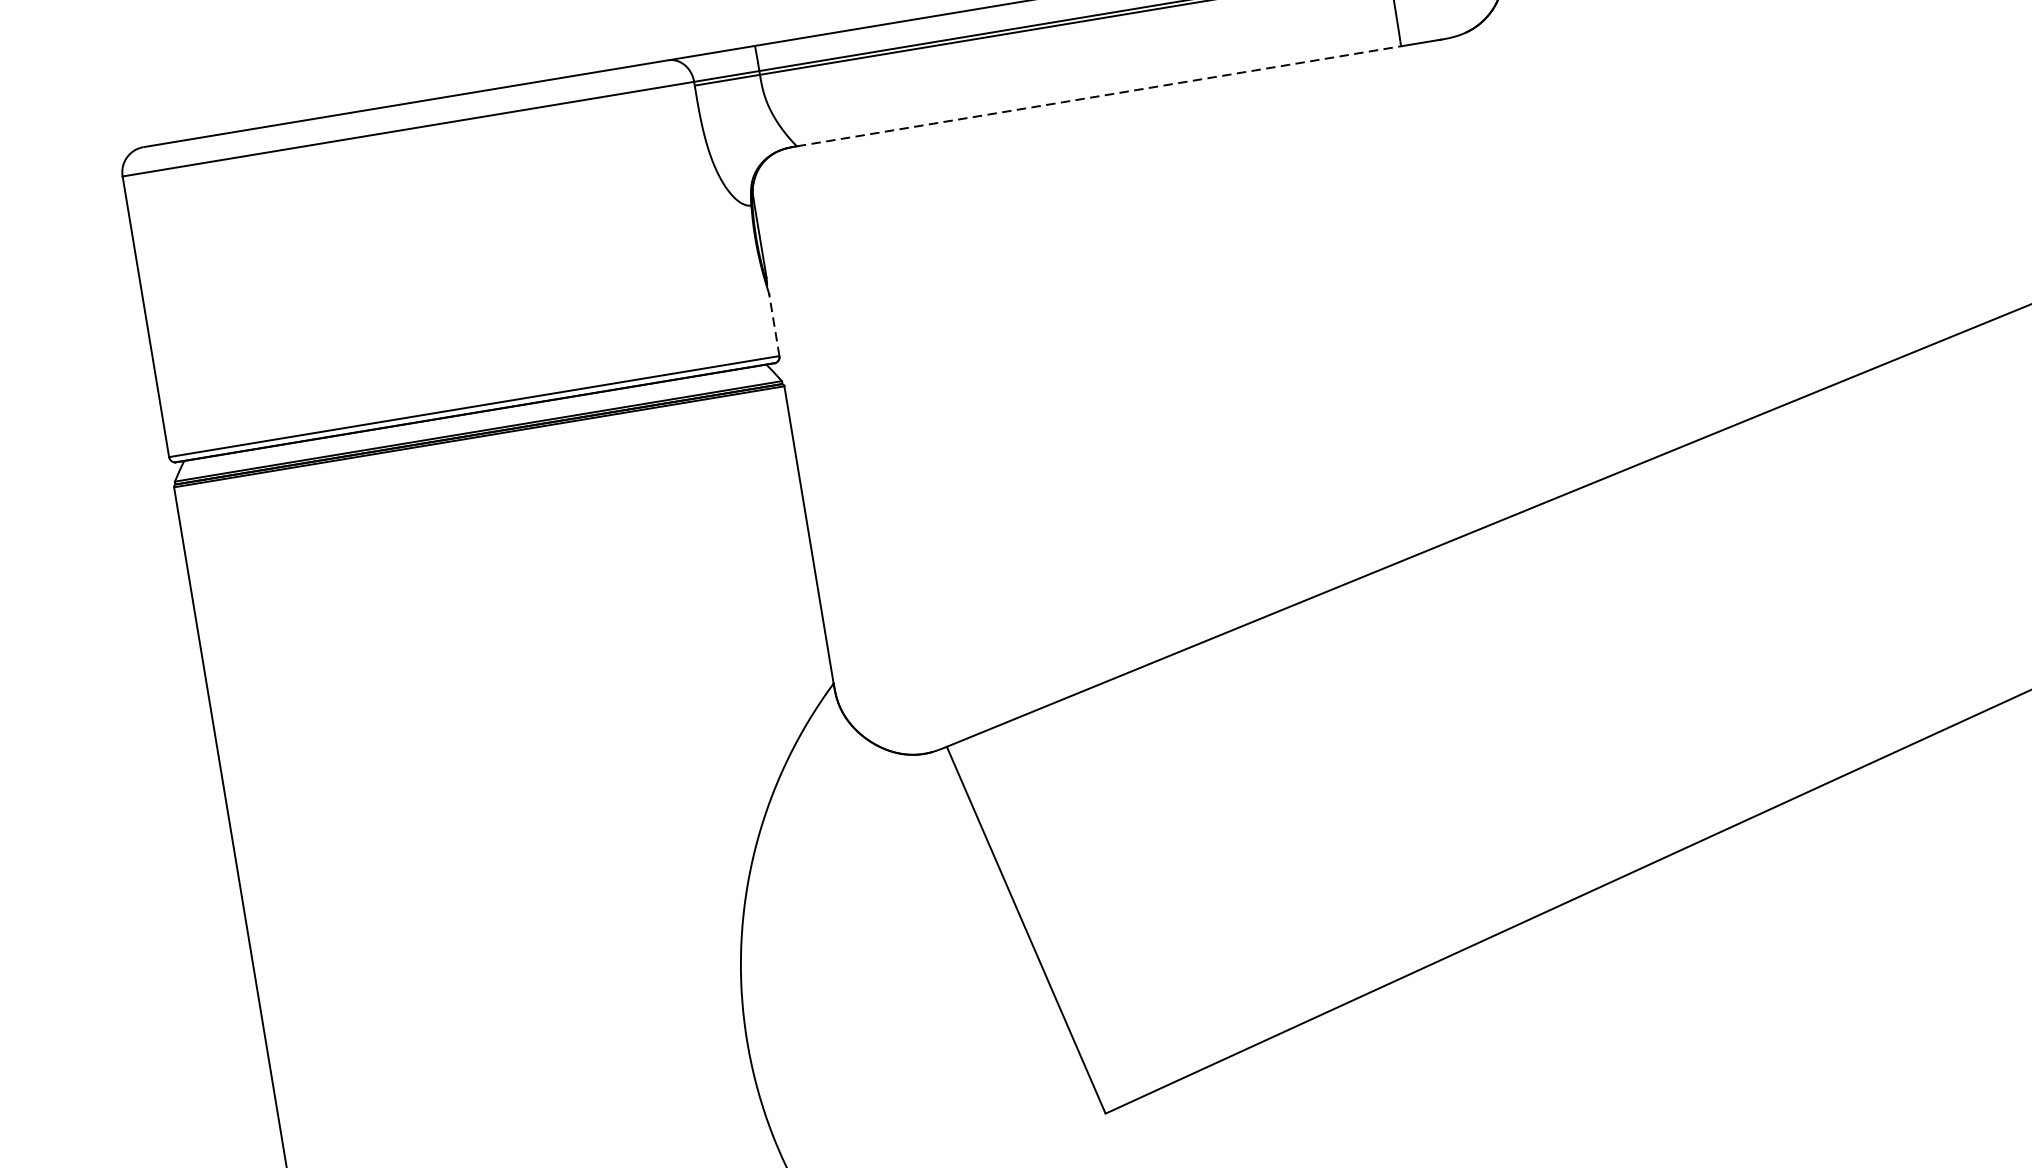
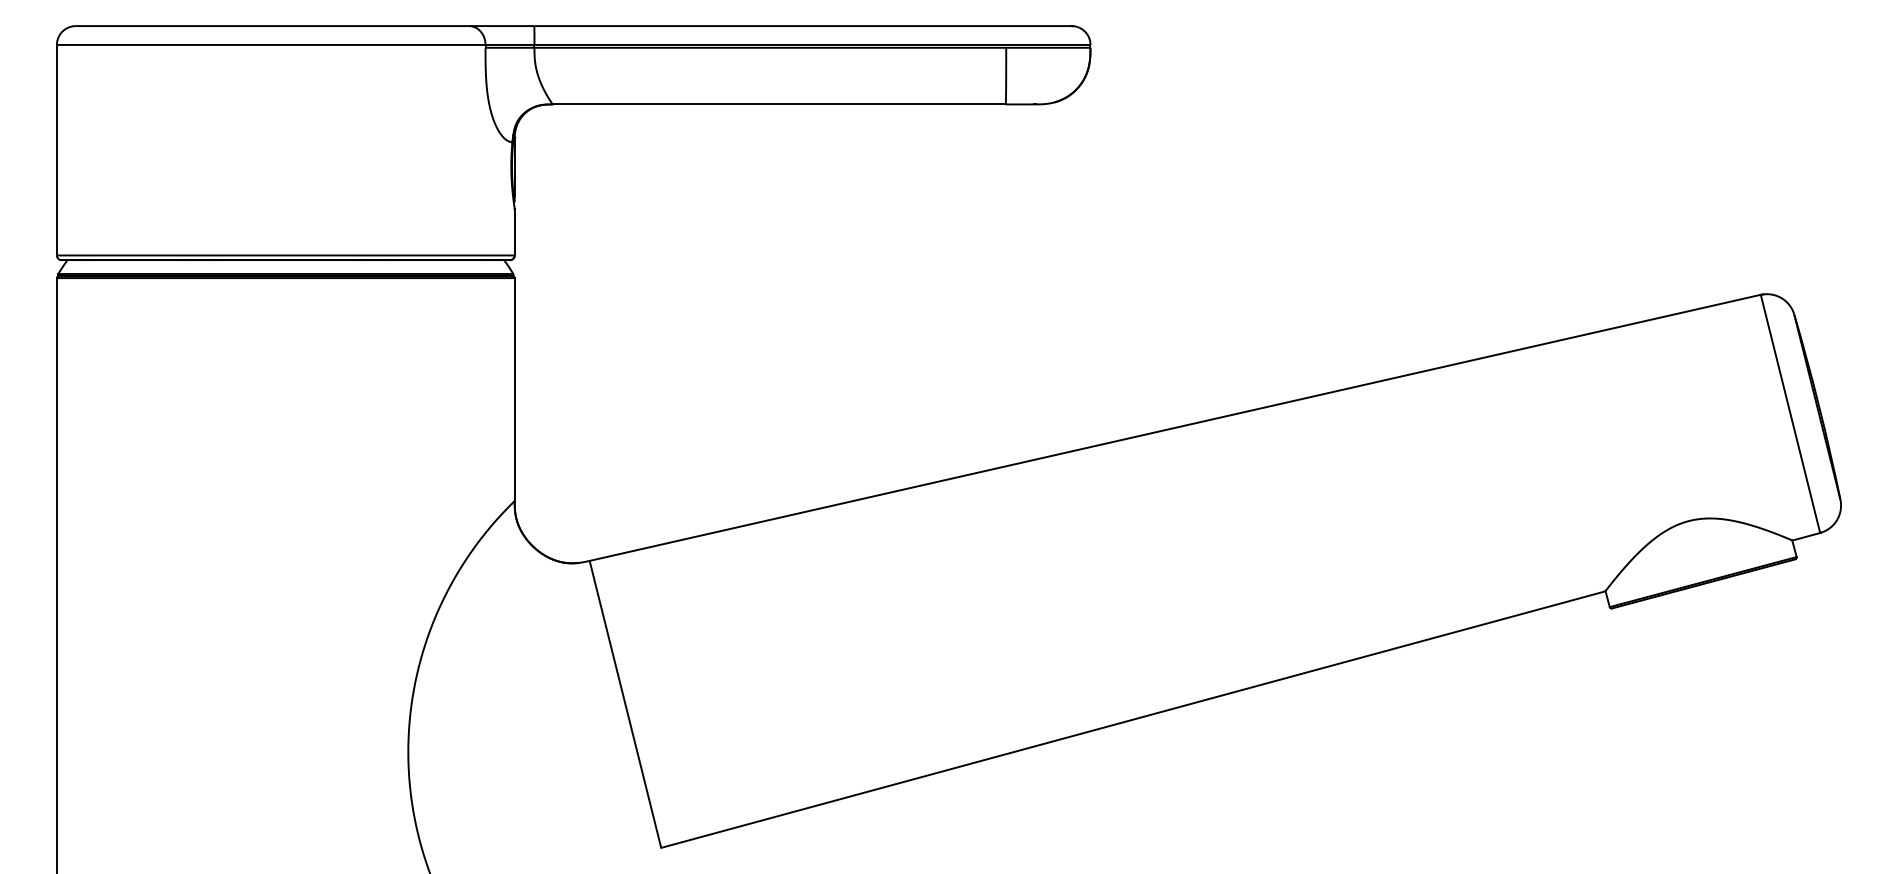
line: (1099, 96) -> (779, 104), dashed -> solid
line: (773, 324) -> (514, 231), dashed -> solid

